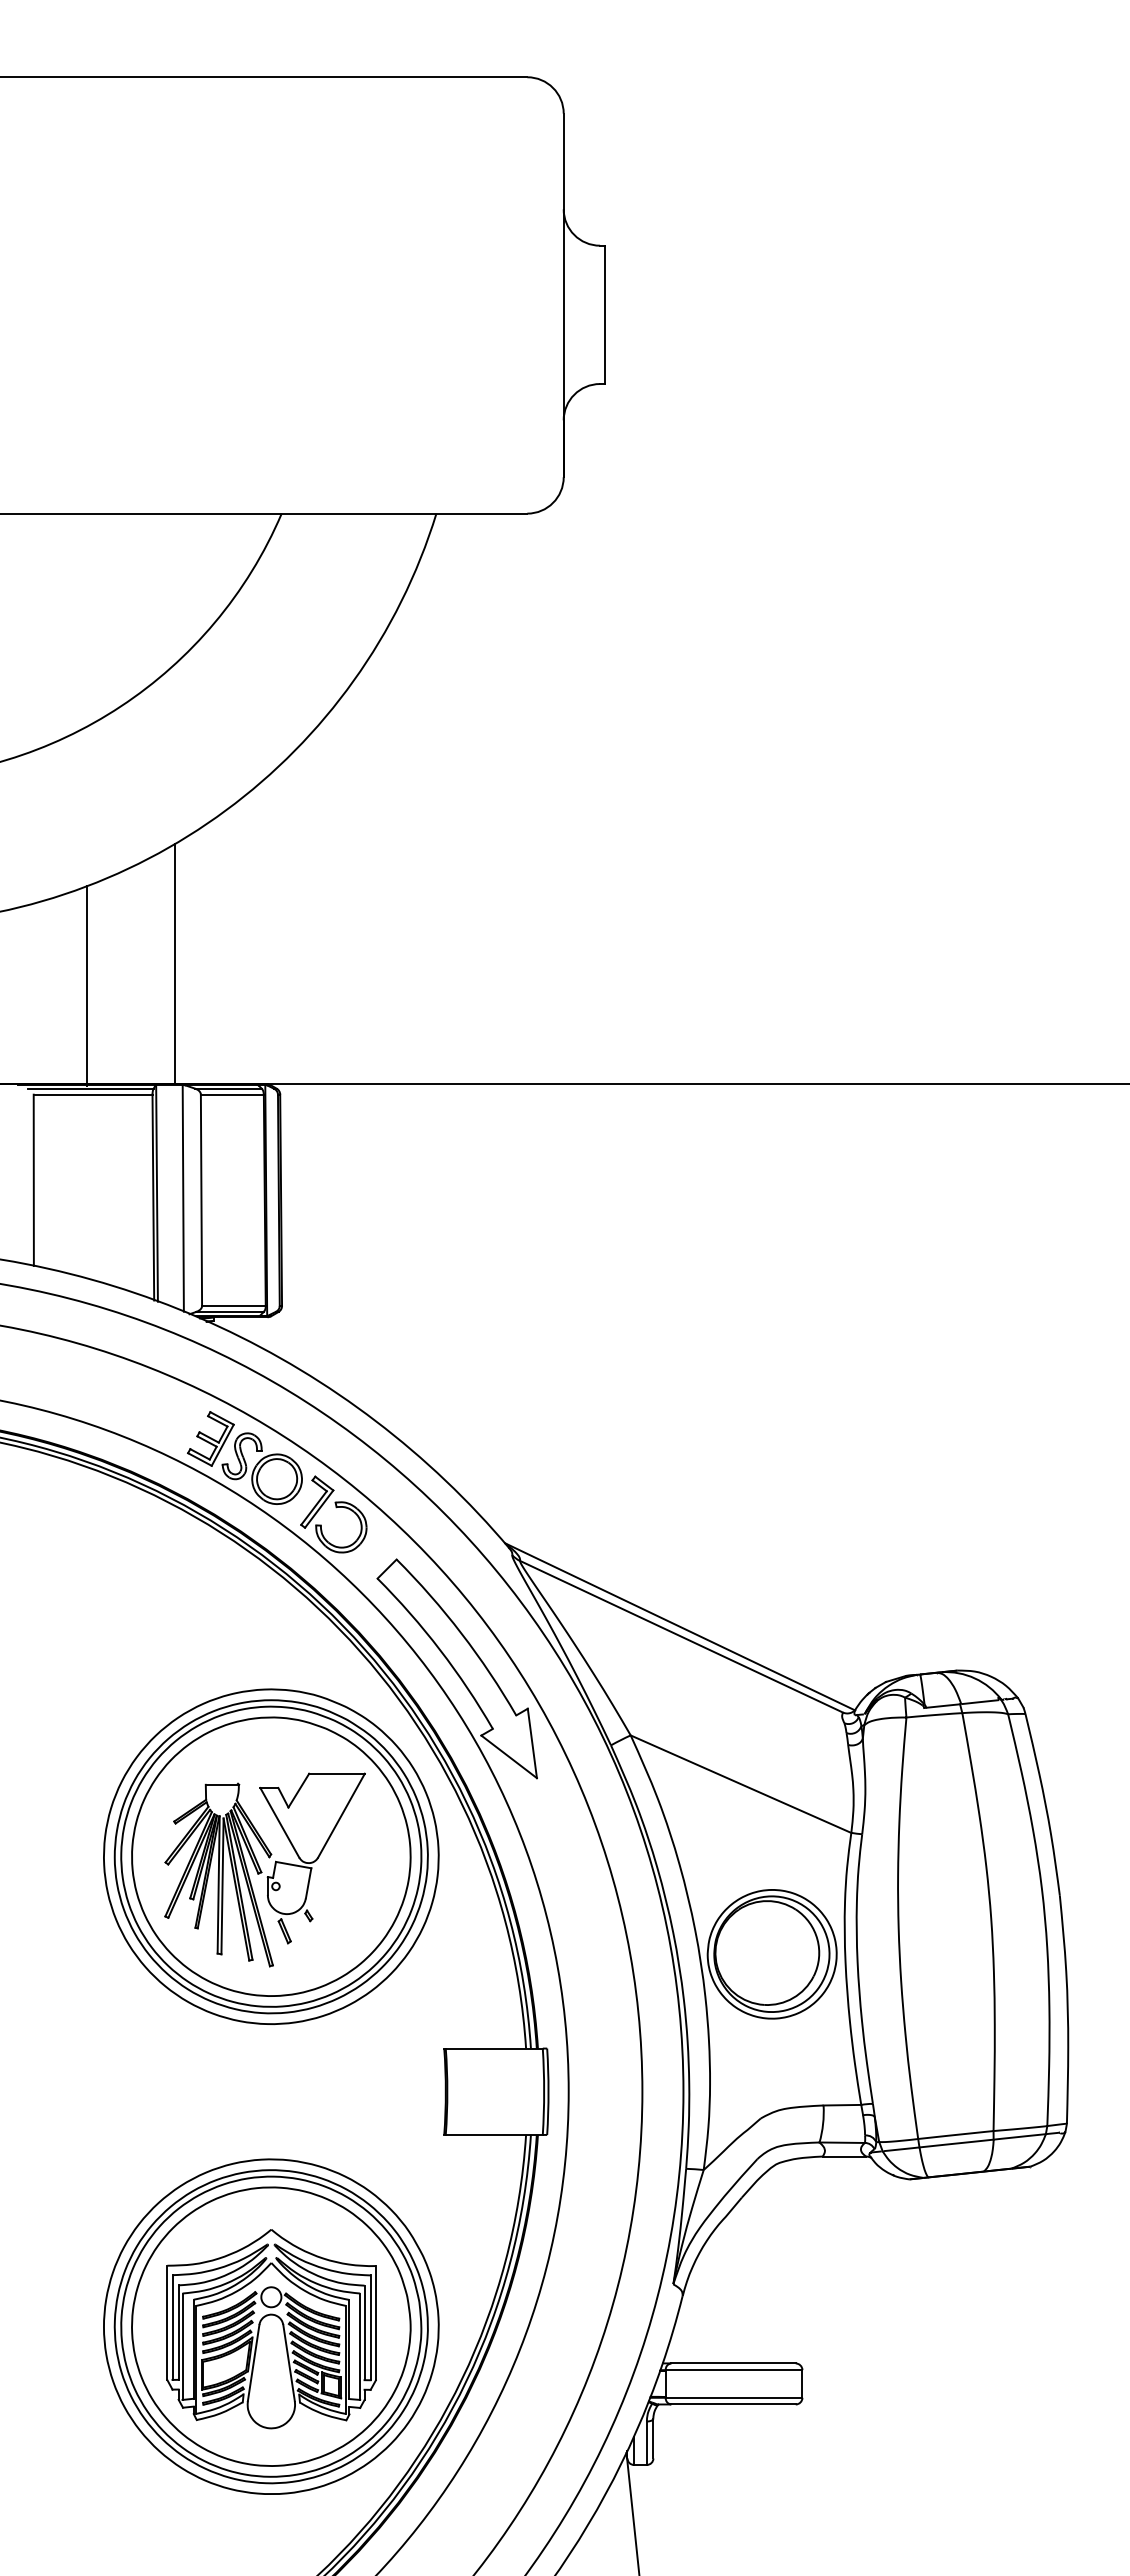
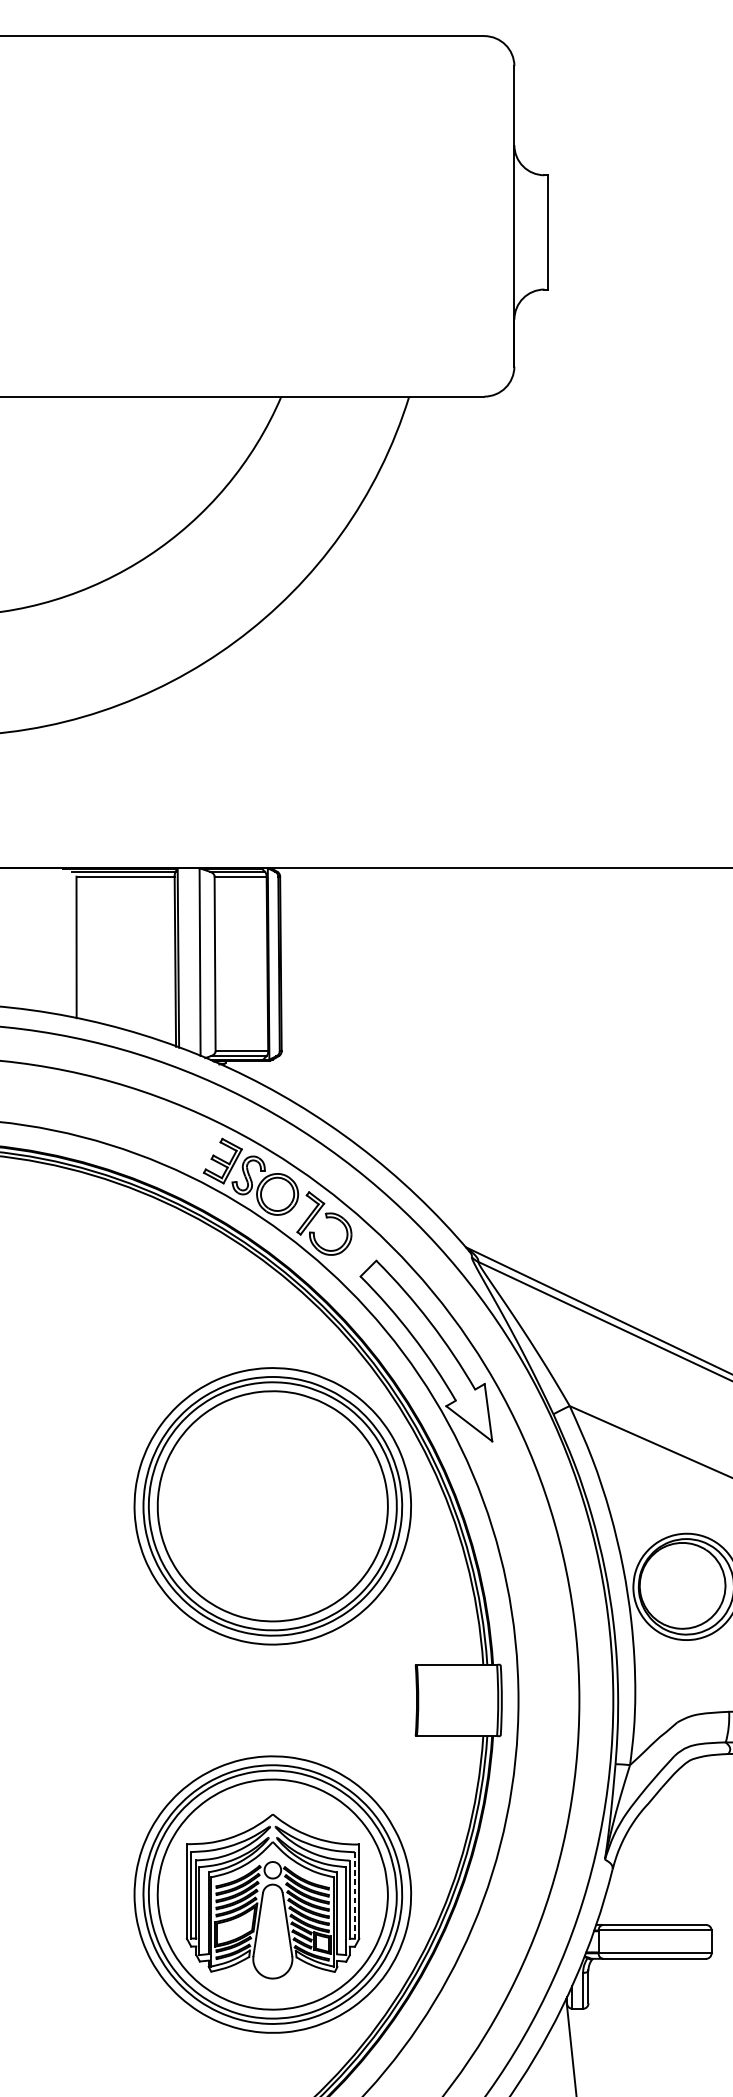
line: (174, 964) -> (192, 769), removed
line: (87, 986) -> (120, 787), removed
part: (264, 1869) -> (267, 1516), removed
line: (370, 2328) -> (354, 1896), solid -> dashed

